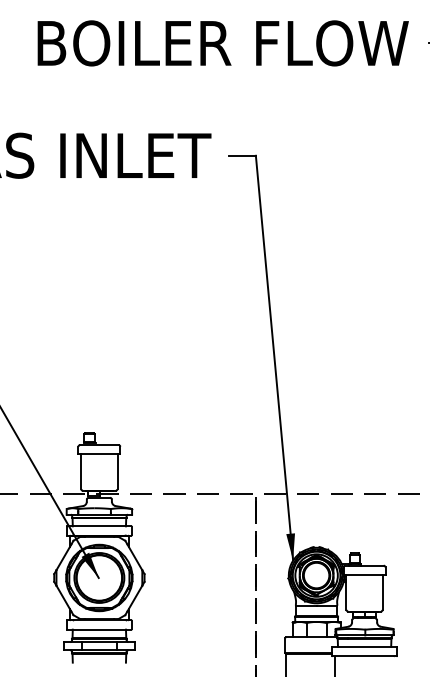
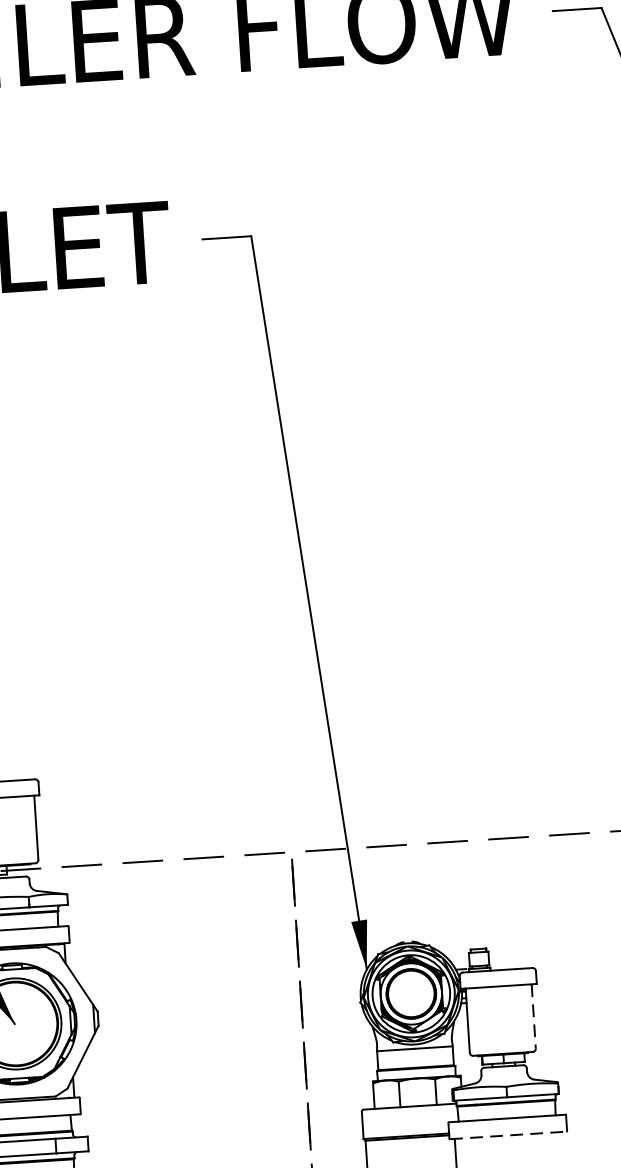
line: (382, 592) -> (533, 1017), solid -> dashed
line: (364, 656) -> (508, 1135), solid -> dashed

